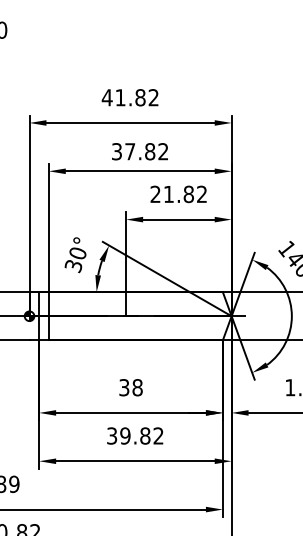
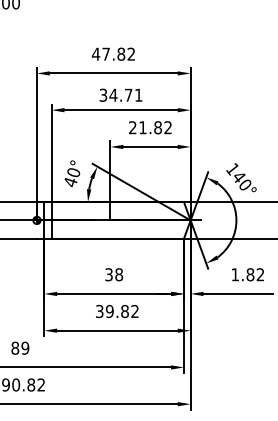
text: (119, 96) -> (105, 53), 41.82 -> 47.82
text: (145, 150) -> (125, 94), 37.82 -> 34.71
text: (73, 266) -> (70, 182), 30° -> 40°

